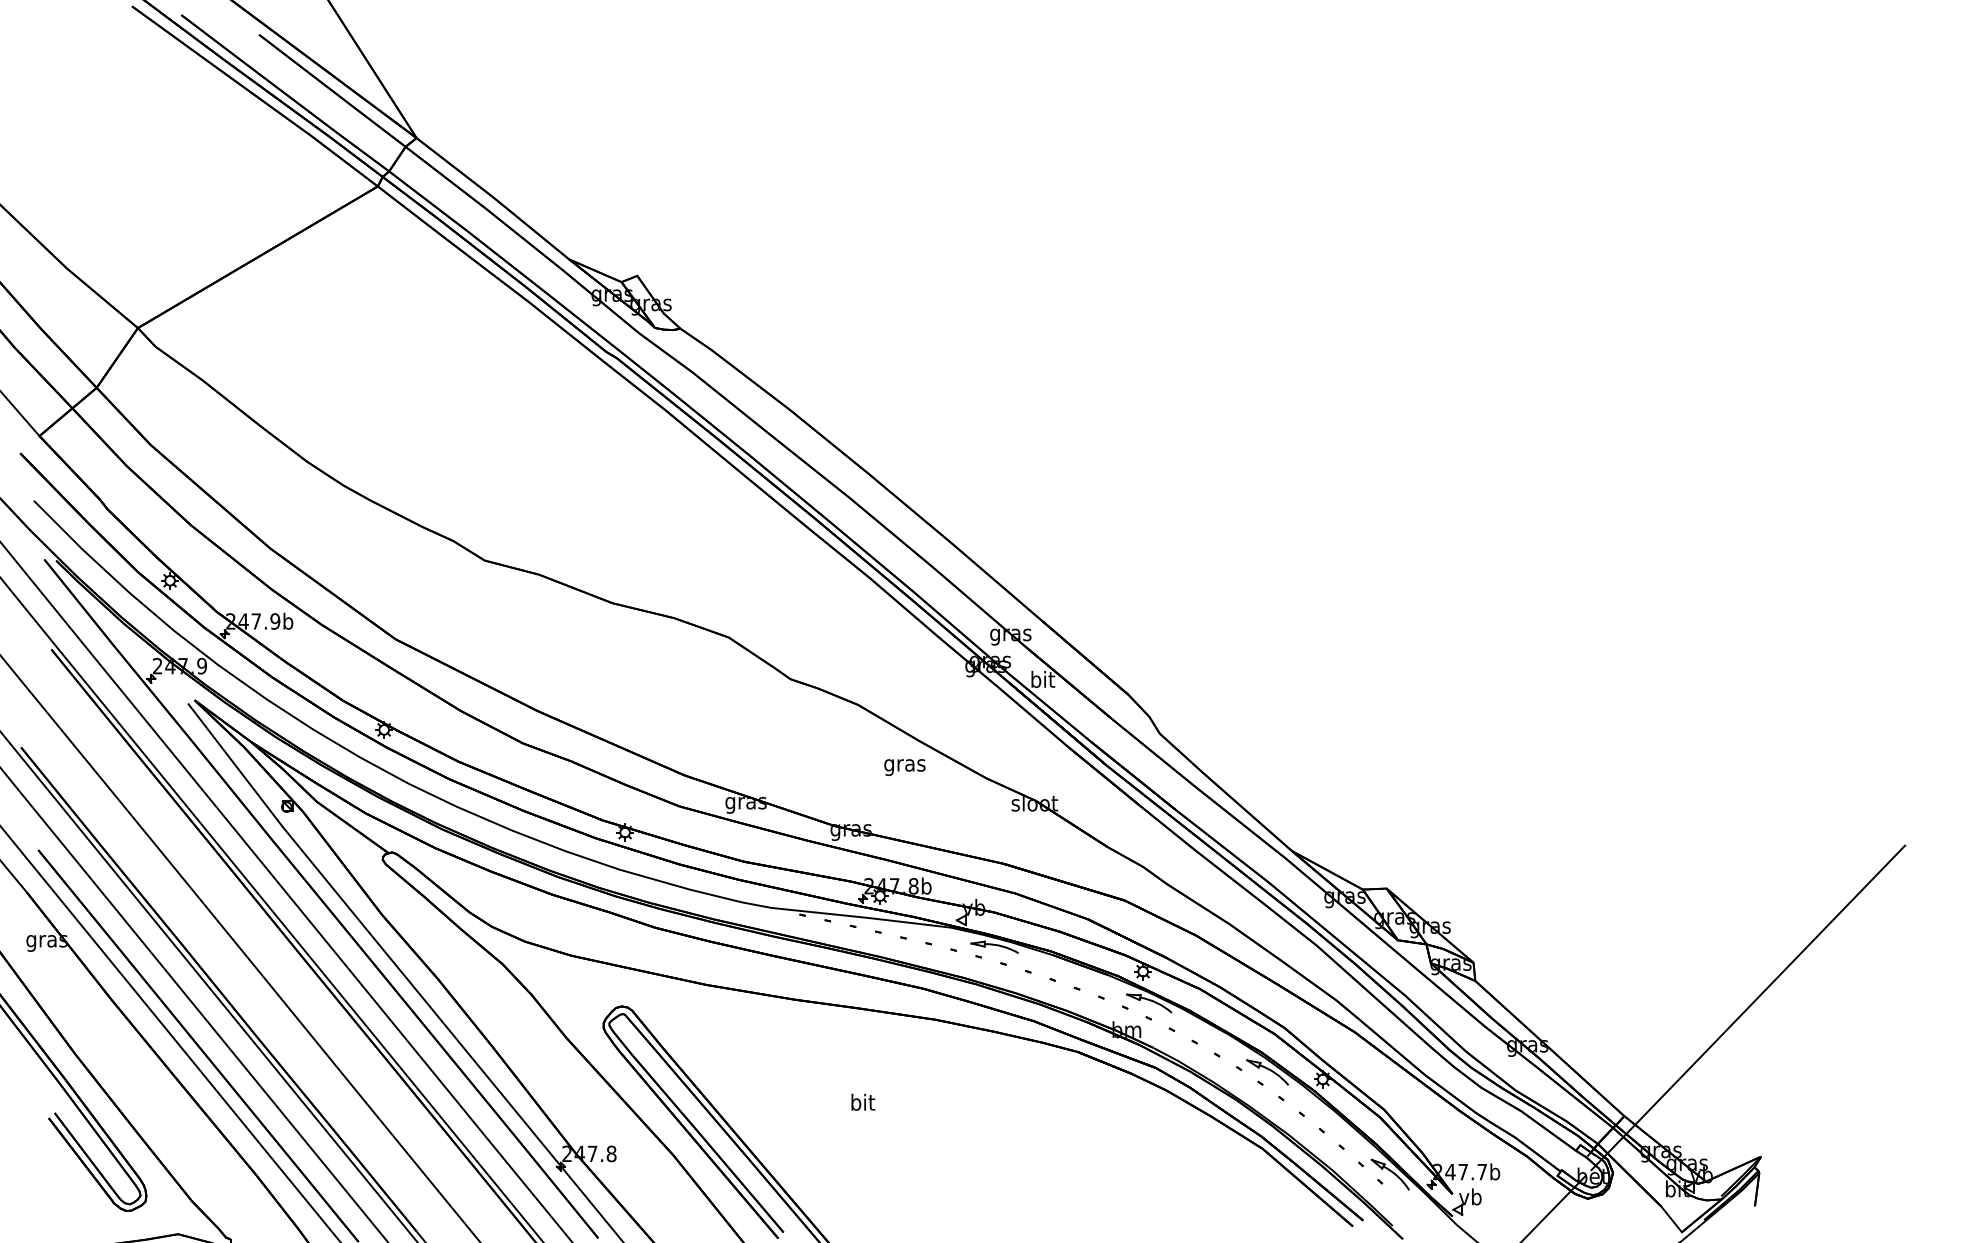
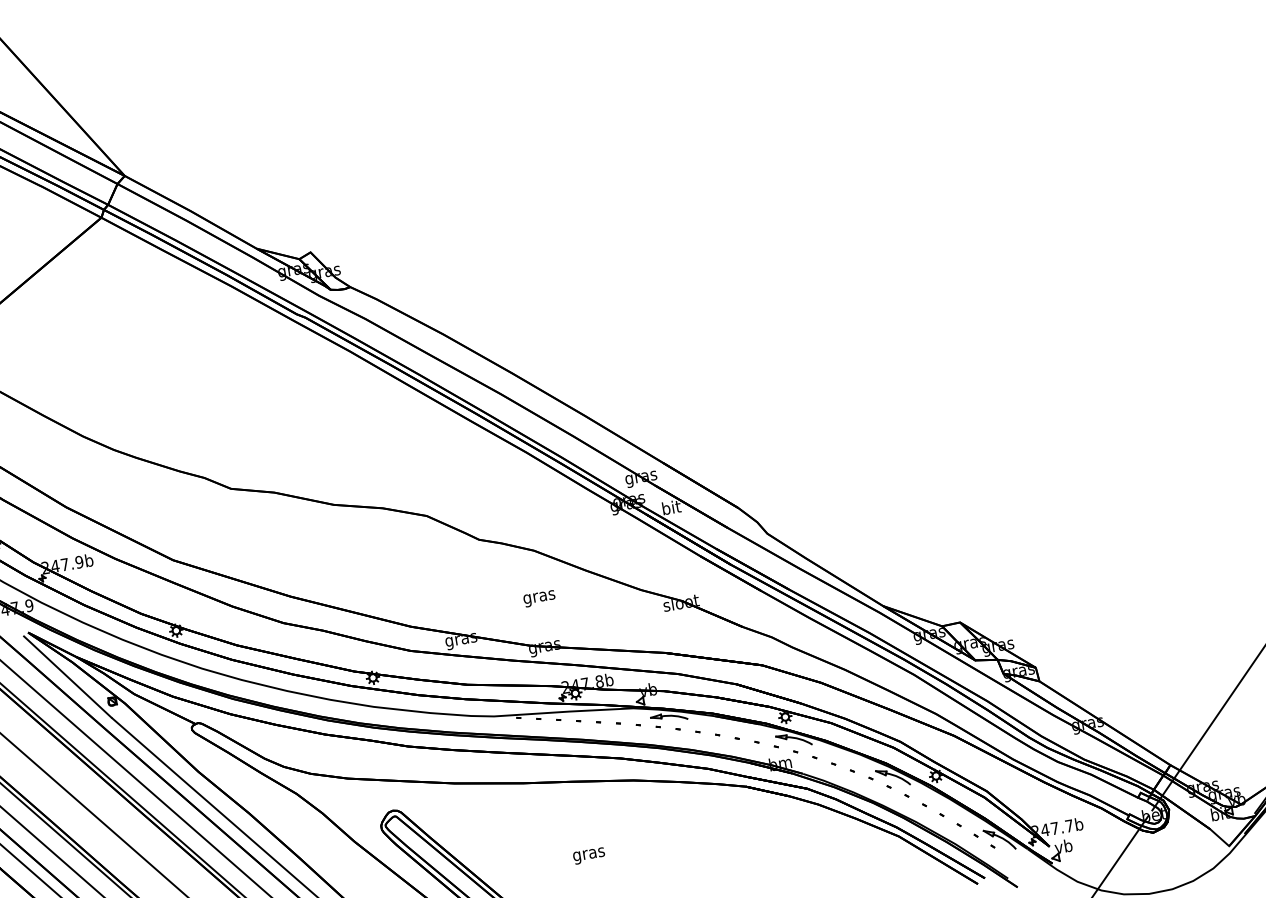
text: (904, 767) -> (539, 598), moved
text: (862, 1104) -> (588, 854), bit -> gras

